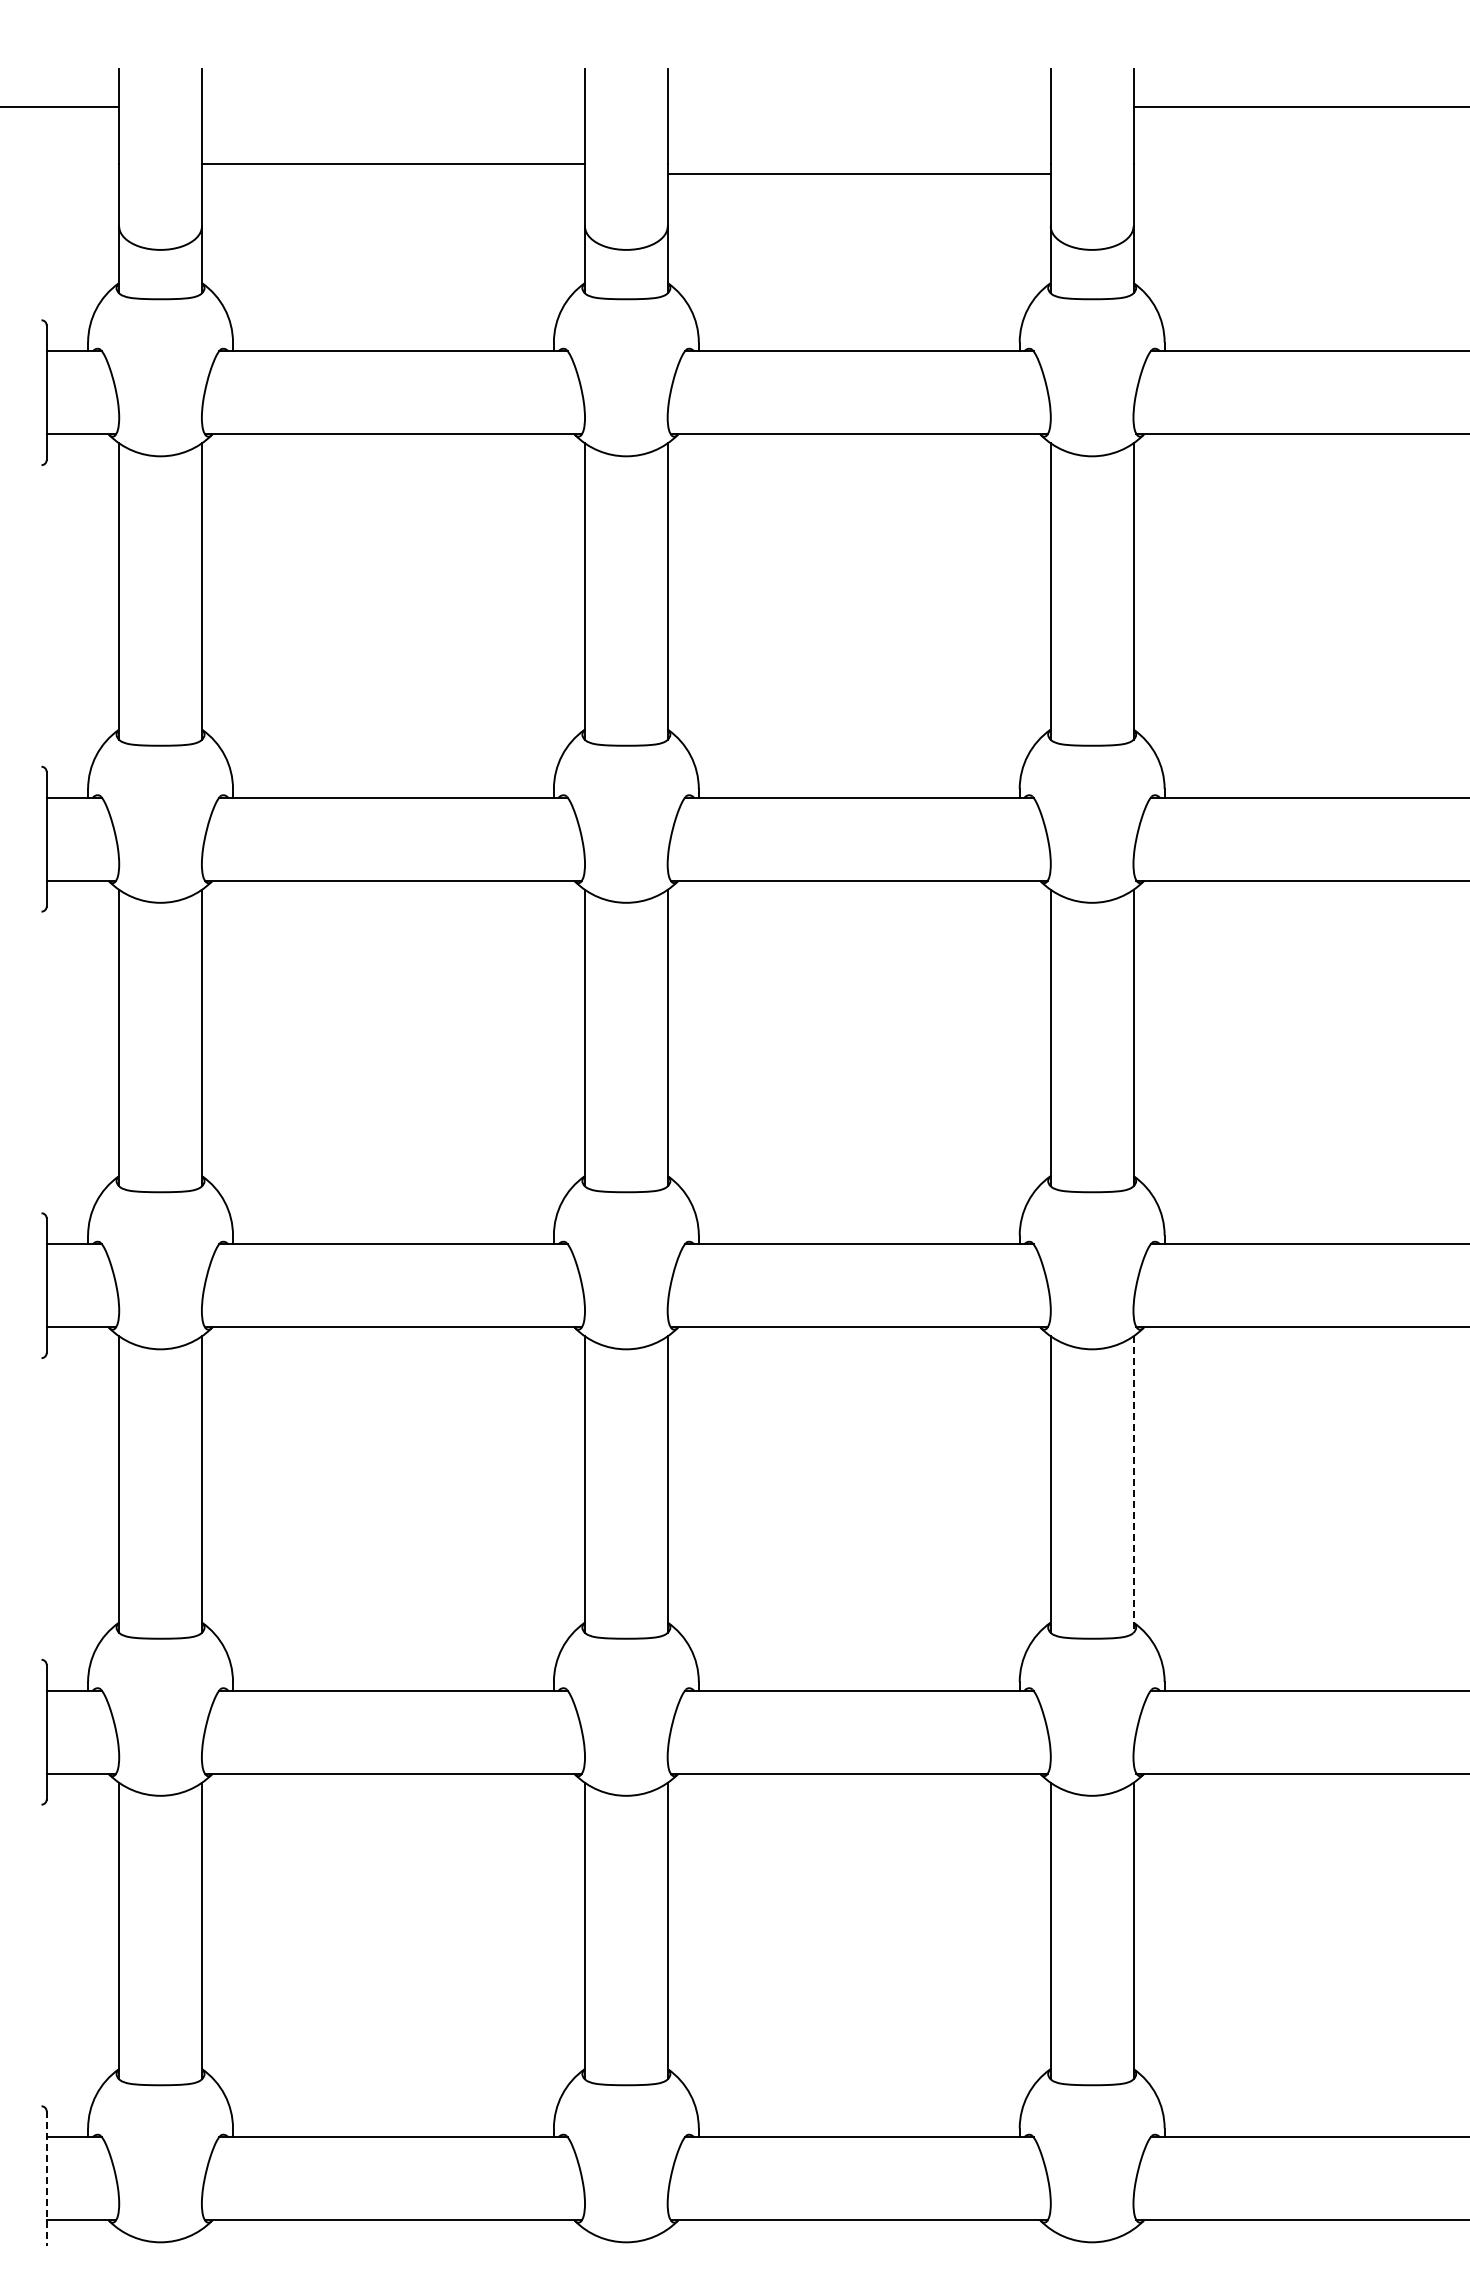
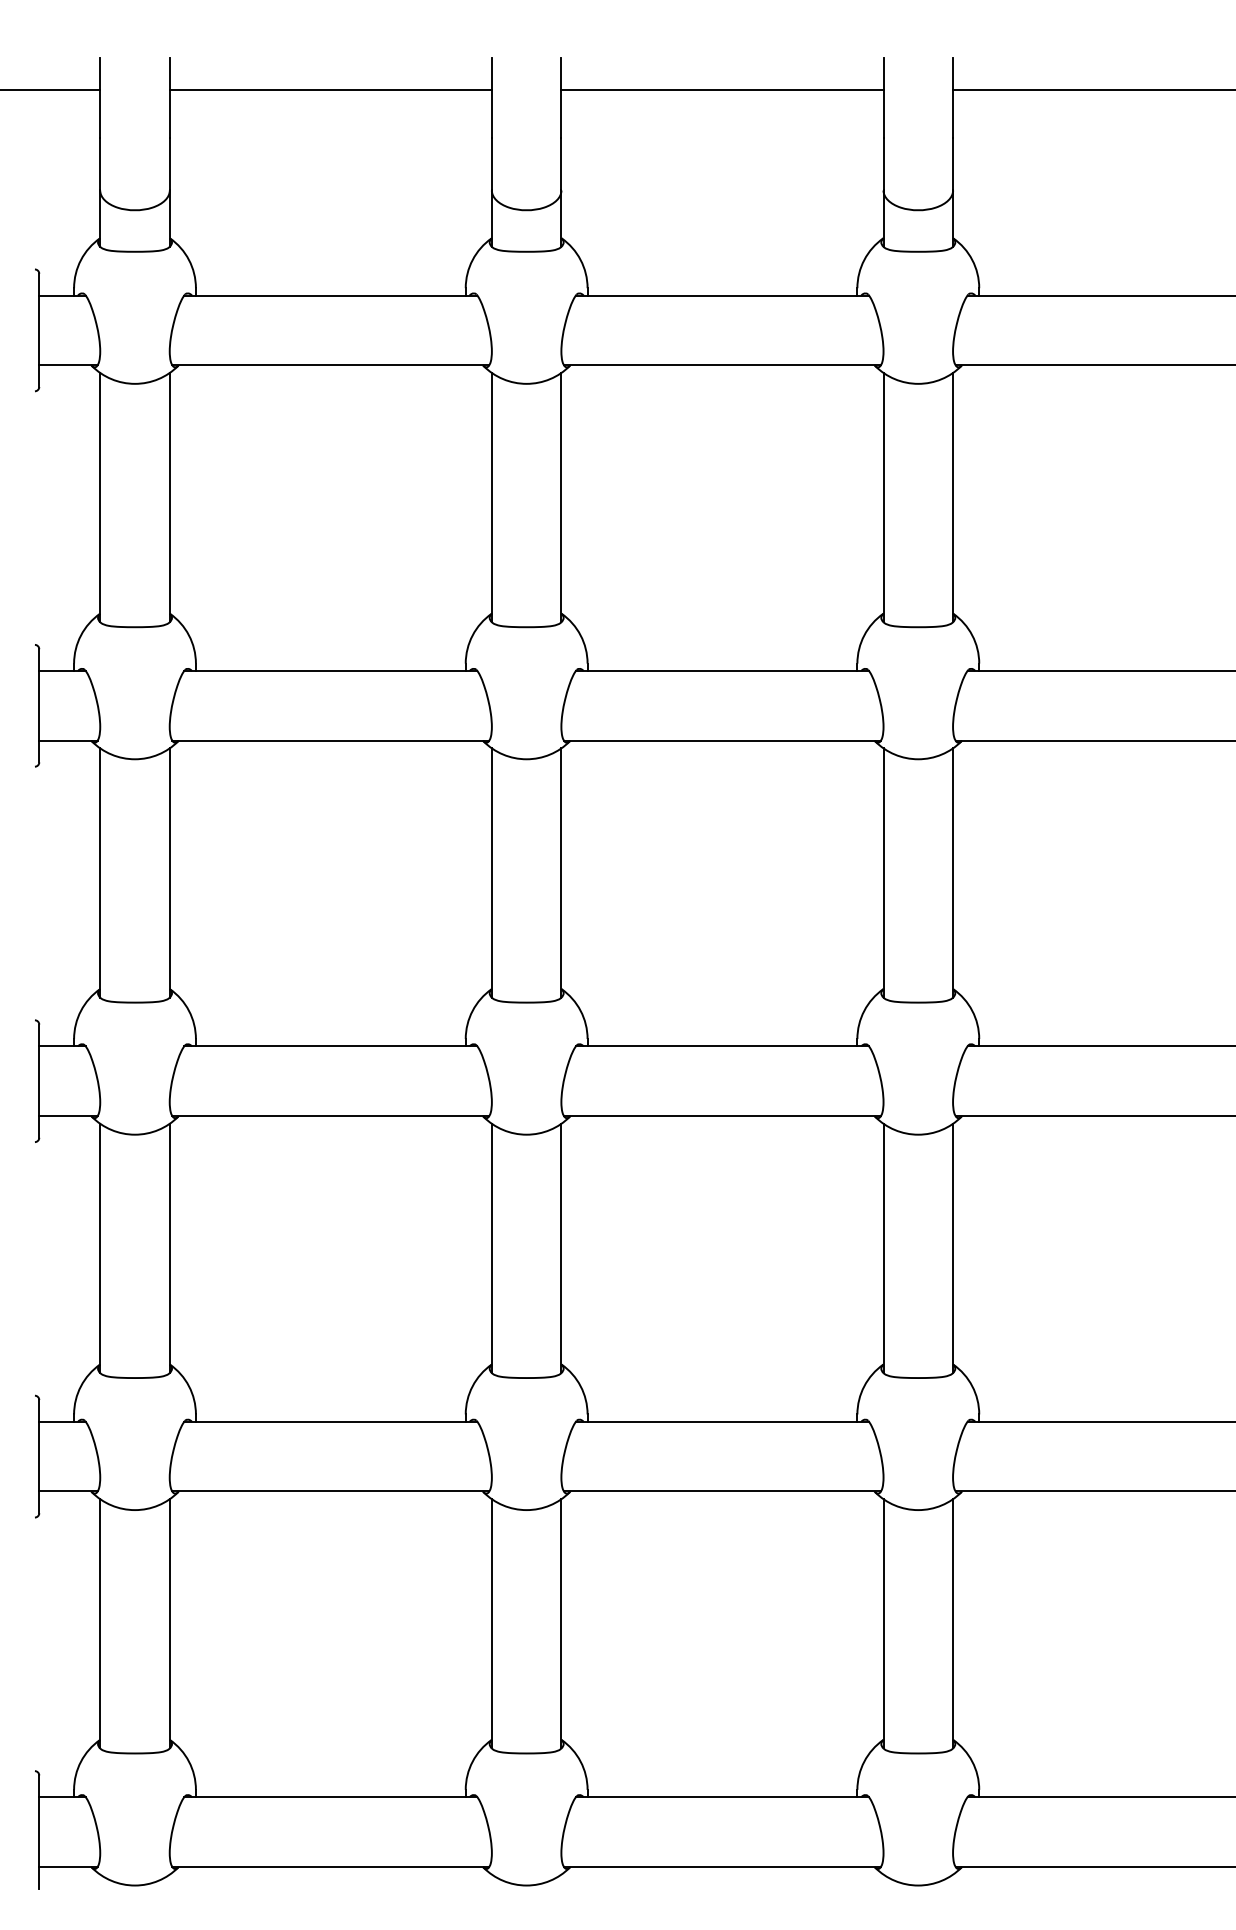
line: (392, 164) -> (330, 90), moved
line: (858, 174) -> (721, 90), moved
line: (1133, 1485) -> (953, 1249), dashed -> solid
line: (46, 2179) -> (39, 1832), dashed -> solid

